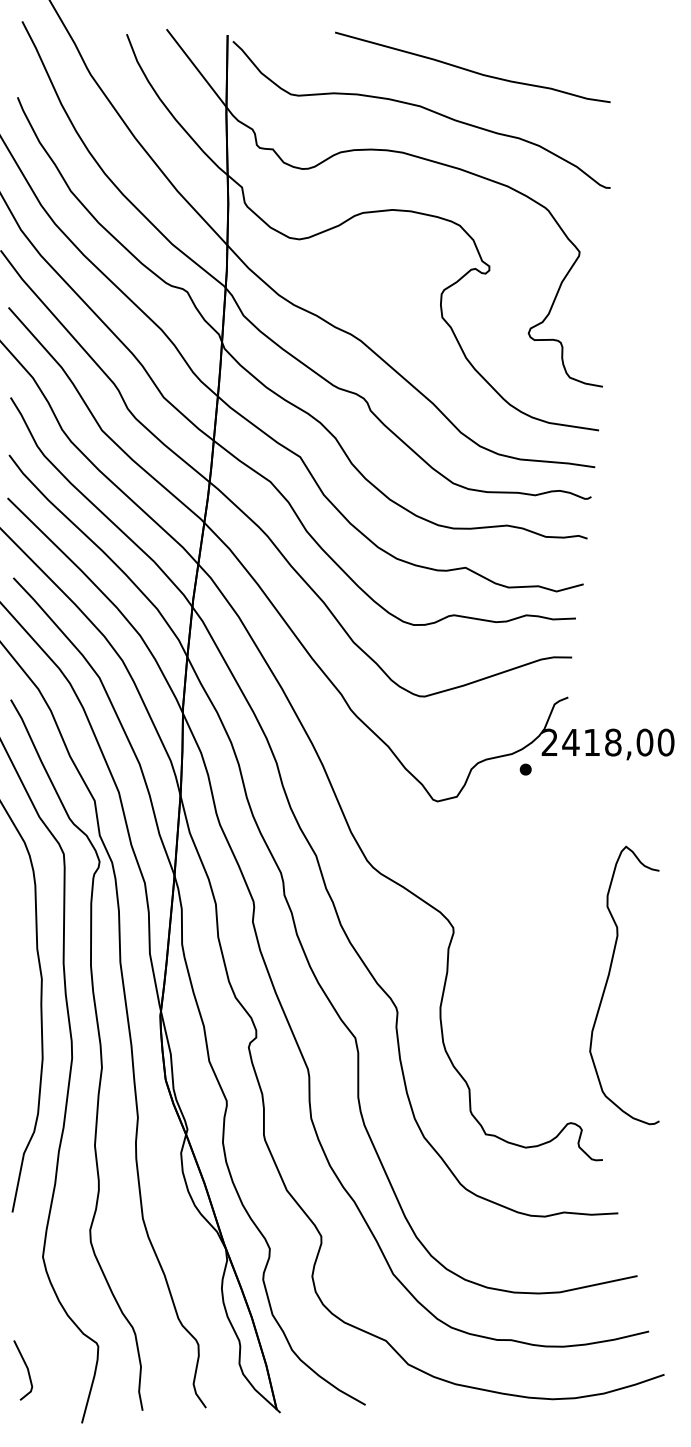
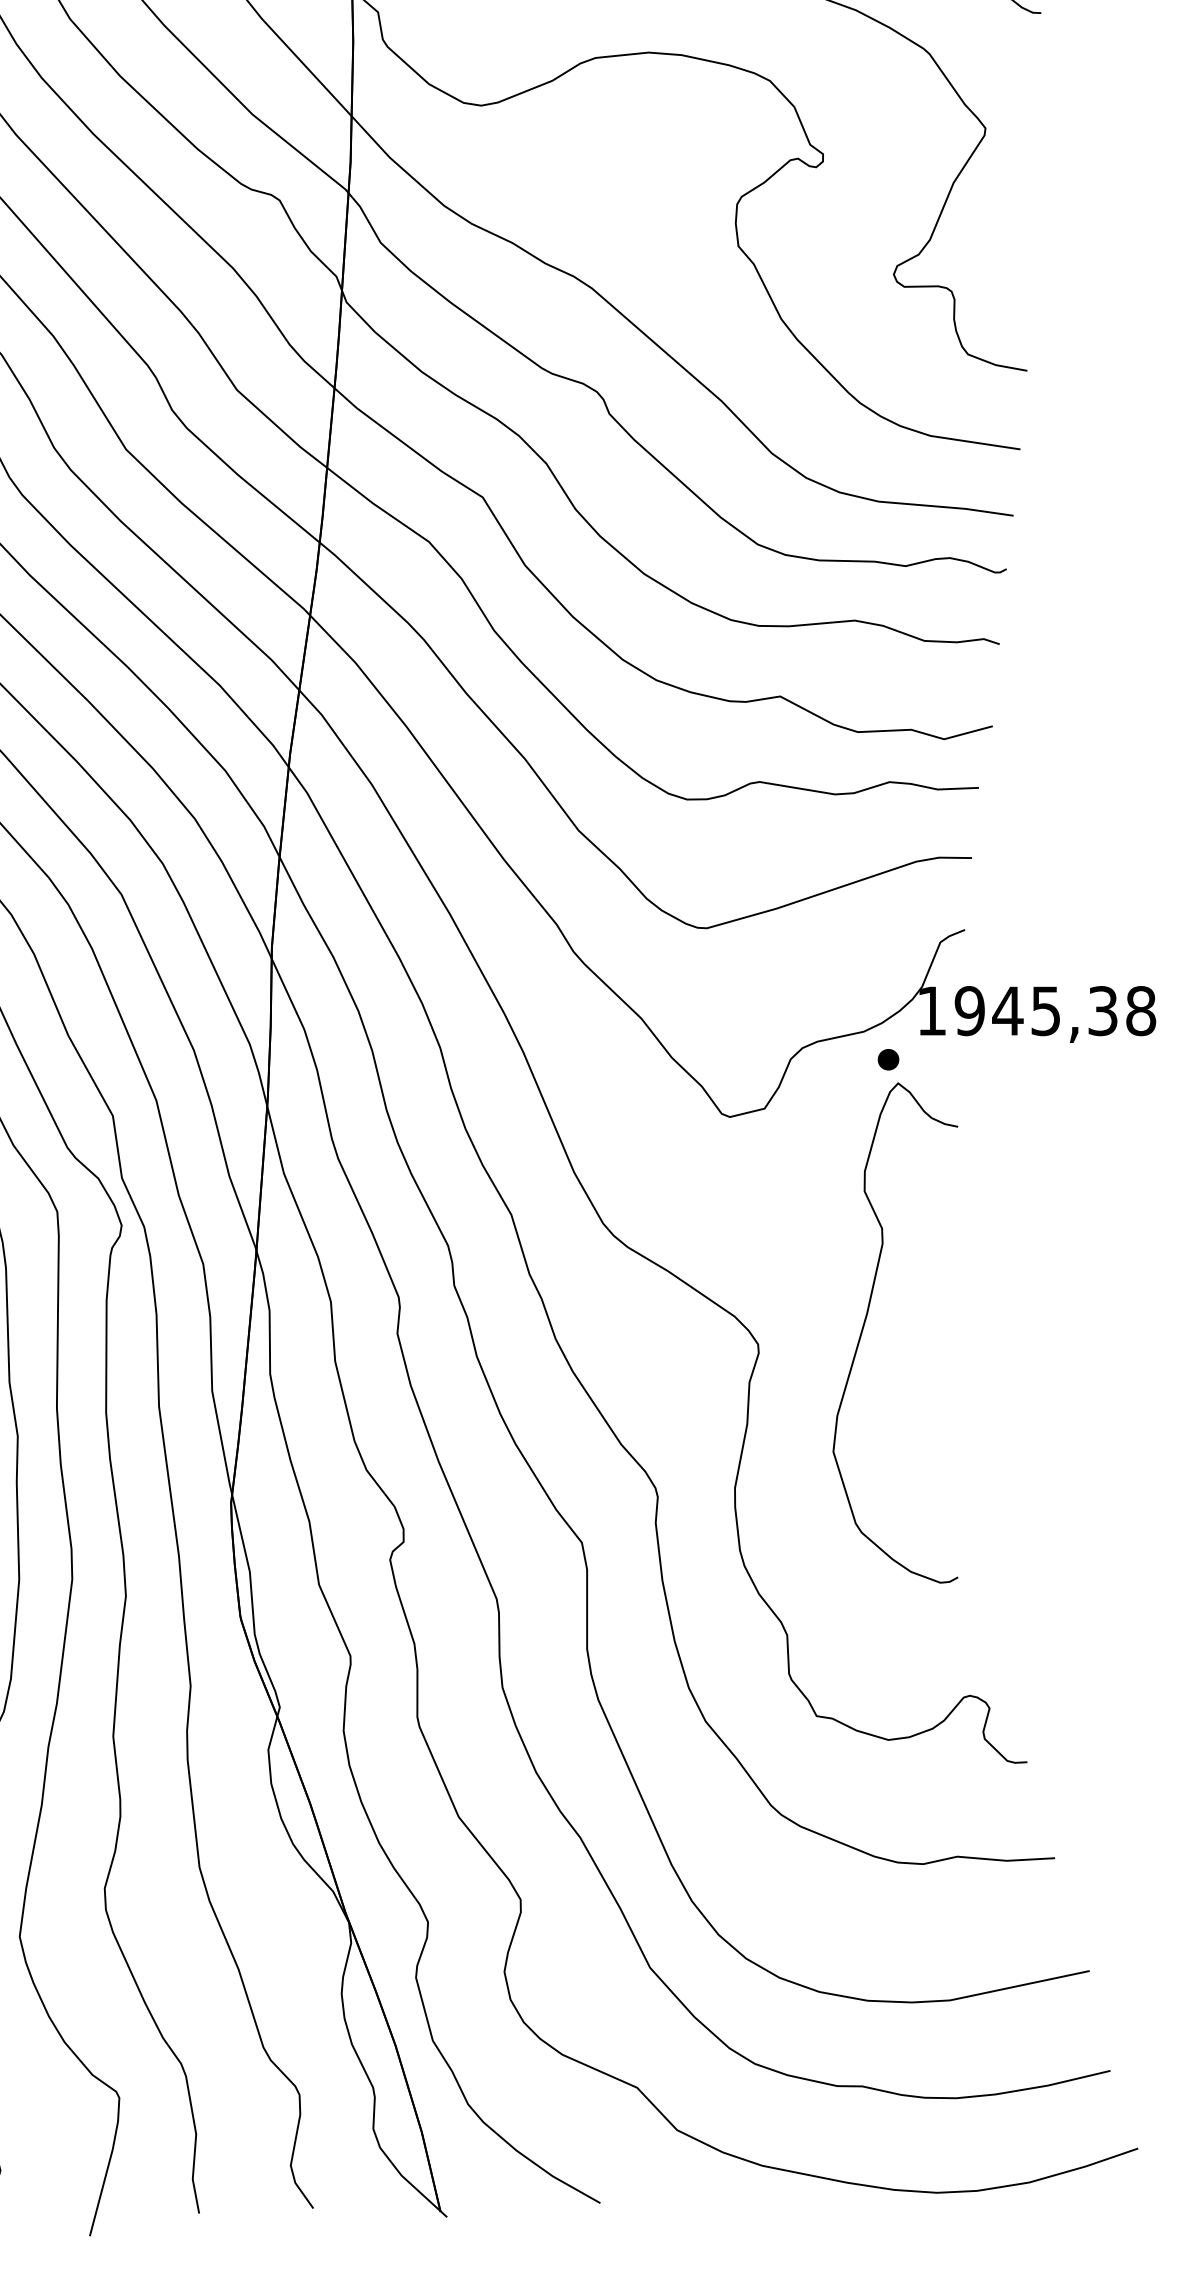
text: (607, 742) -> (1035, 1010), 2418,00 -> 1945,38
curve: (608, 980) -> (866, 1324), moved

